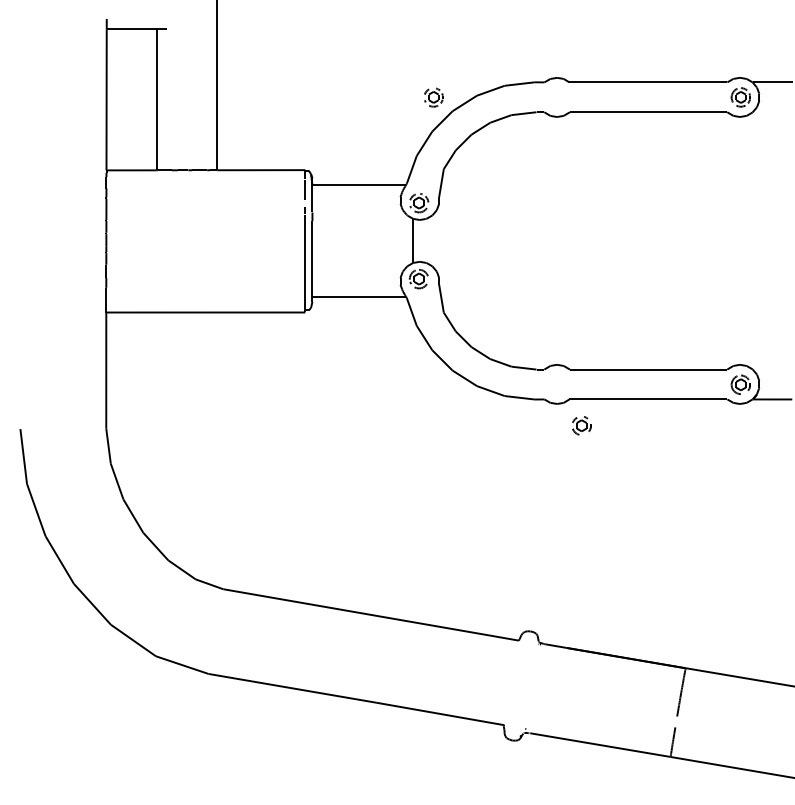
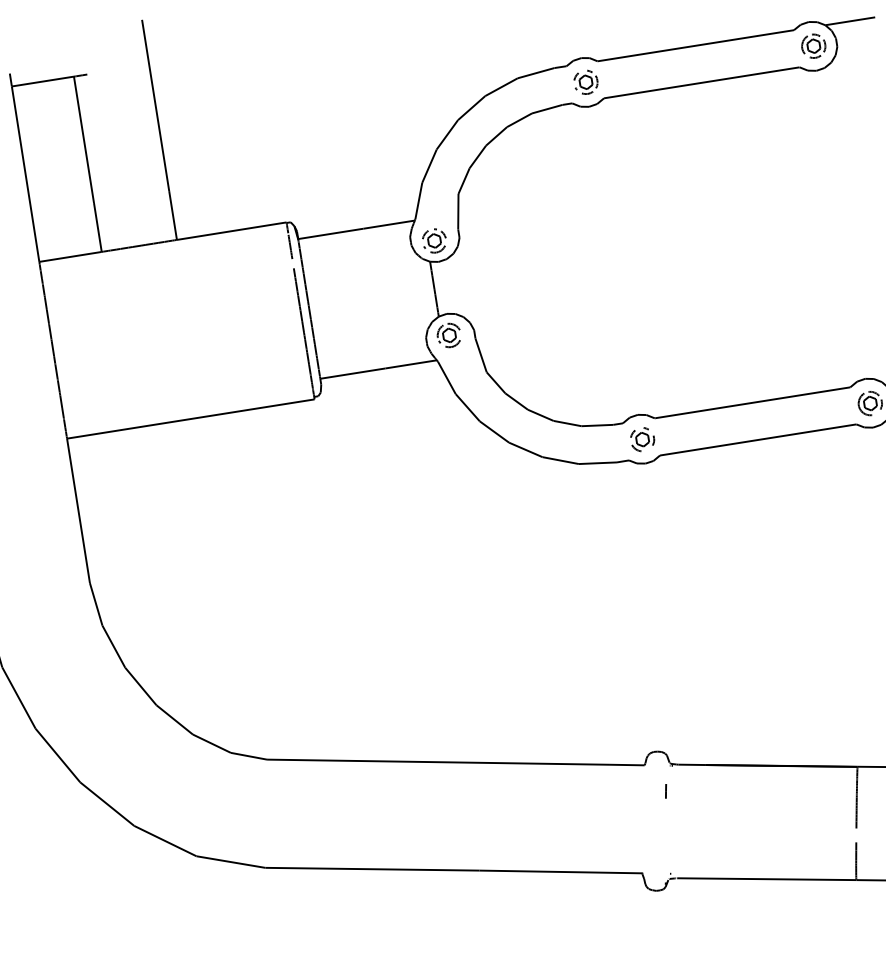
part: (433, 97) -> (585, 82), moved
part: (581, 425) -> (642, 439), moved
part: (532, 663) -> (666, 791), added

